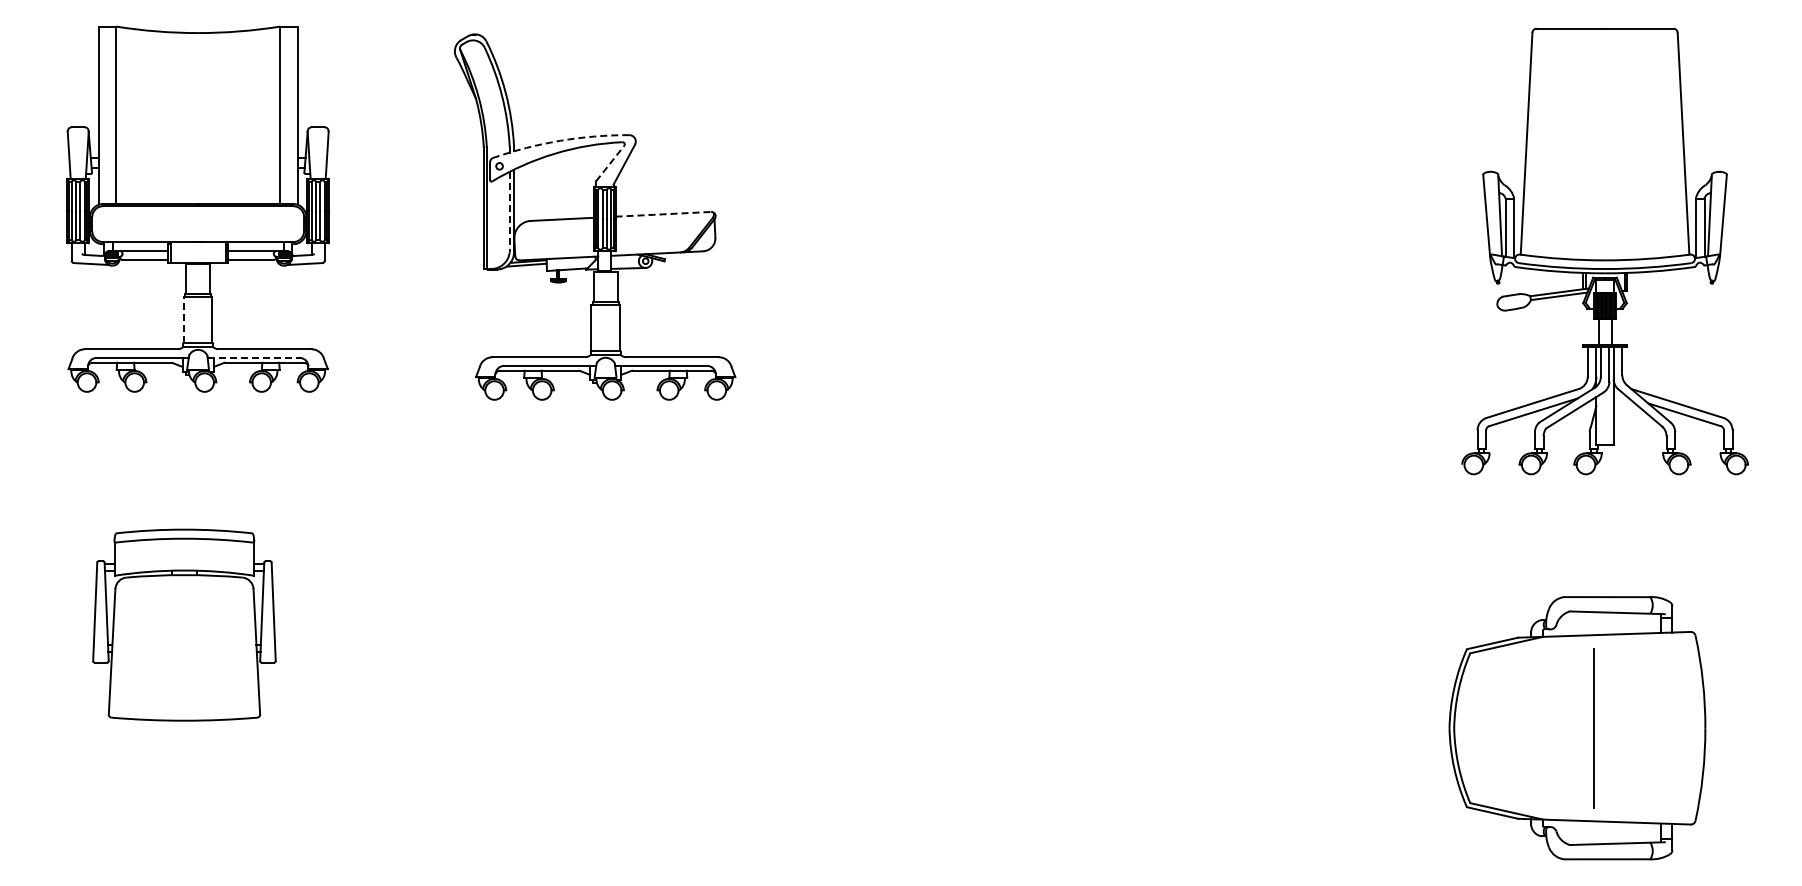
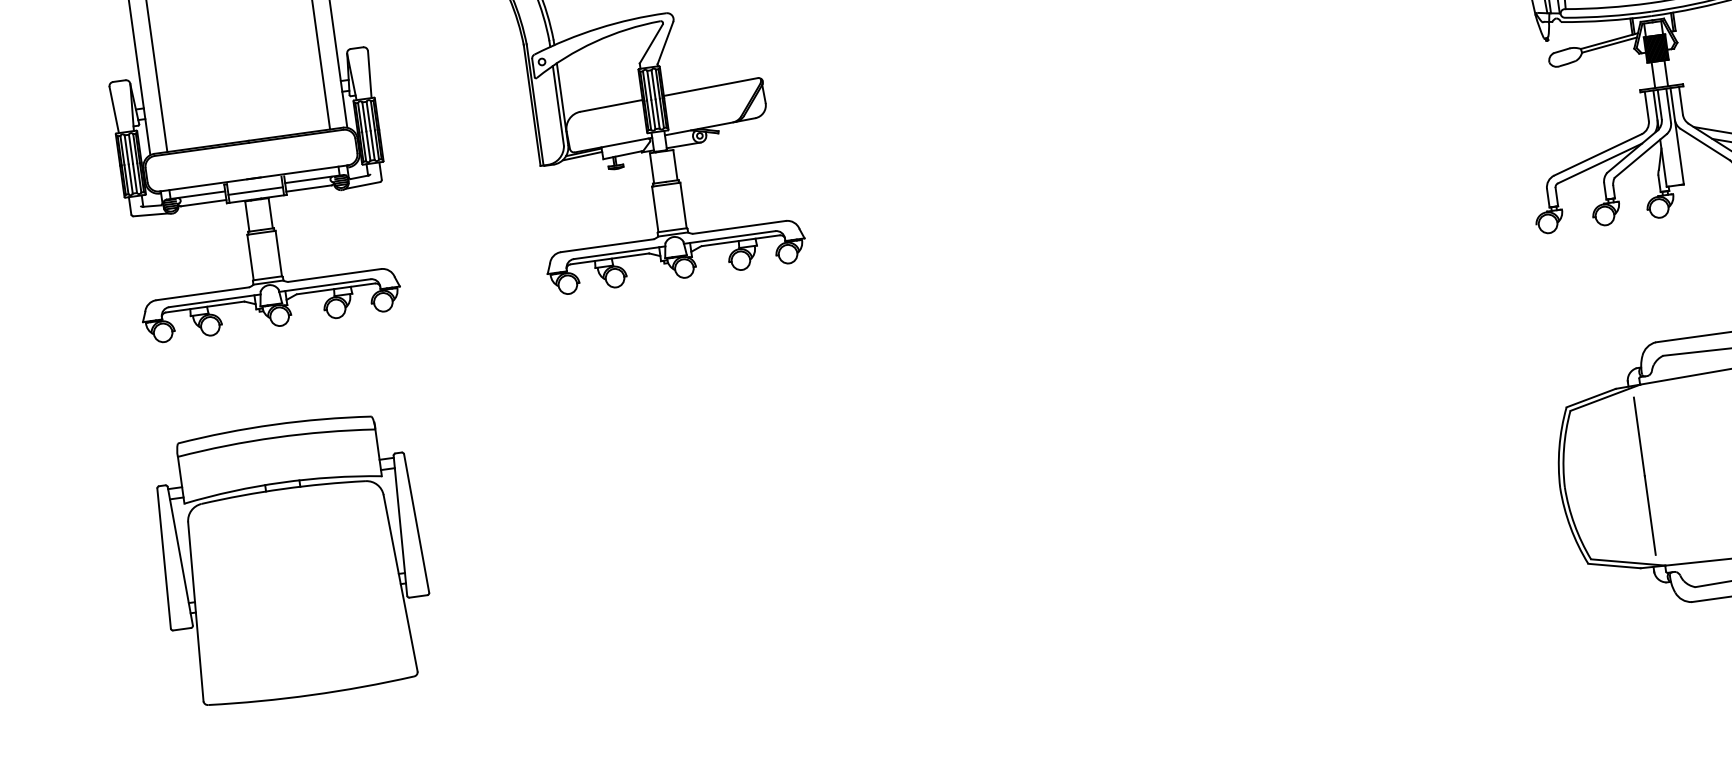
arc: (560, 140) -> (598, 28), dashed -> solid
line: (610, 163) -> (651, 43), dashed -> solid
line: (509, 212) -> (558, 106), dashed -> solid
line: (663, 214) -> (711, 87), dashed -> solid
line: (197, 254) -> (254, 190), added
line: (183, 319) -> (250, 257), dashed -> solid
line: (254, 357) -> (325, 285), dashed -> solid
part: (184, 624) -> (292, 559), size x1.43
line: (1593, 728) -> (1644, 476), moved

